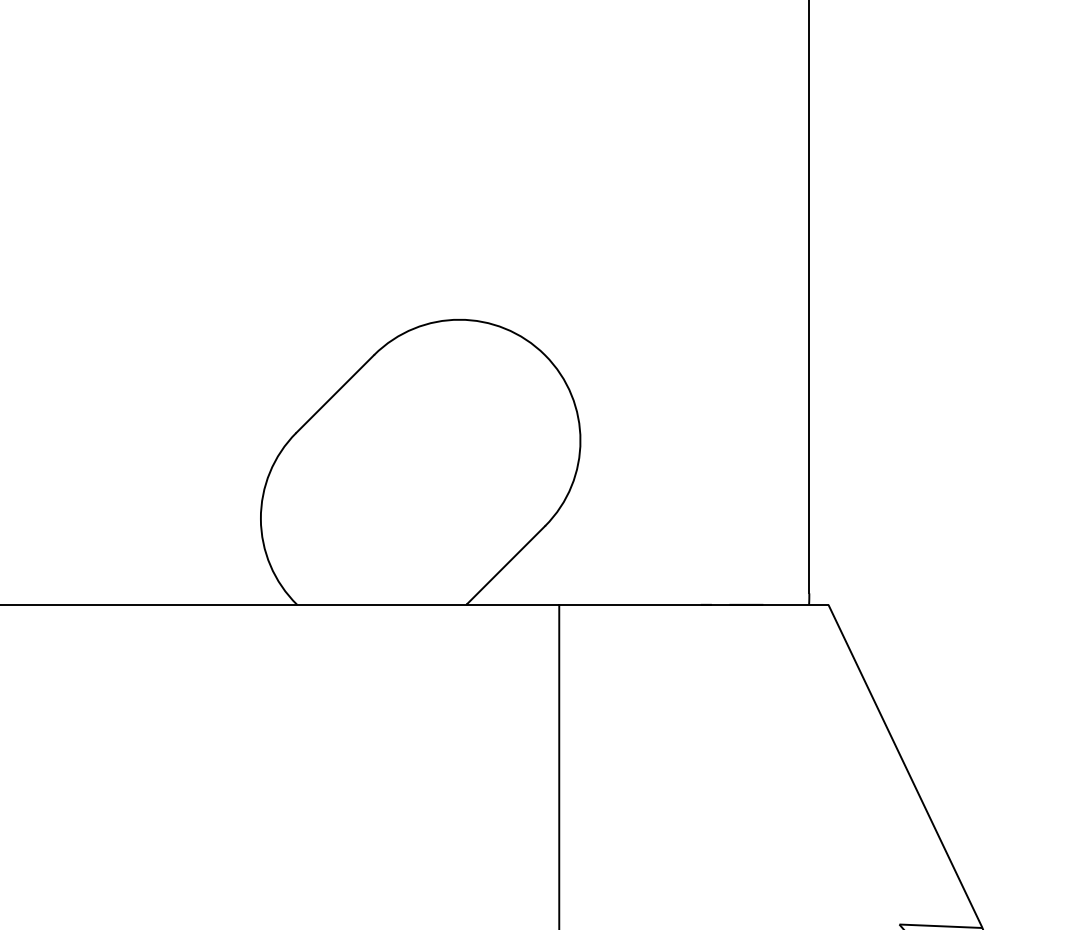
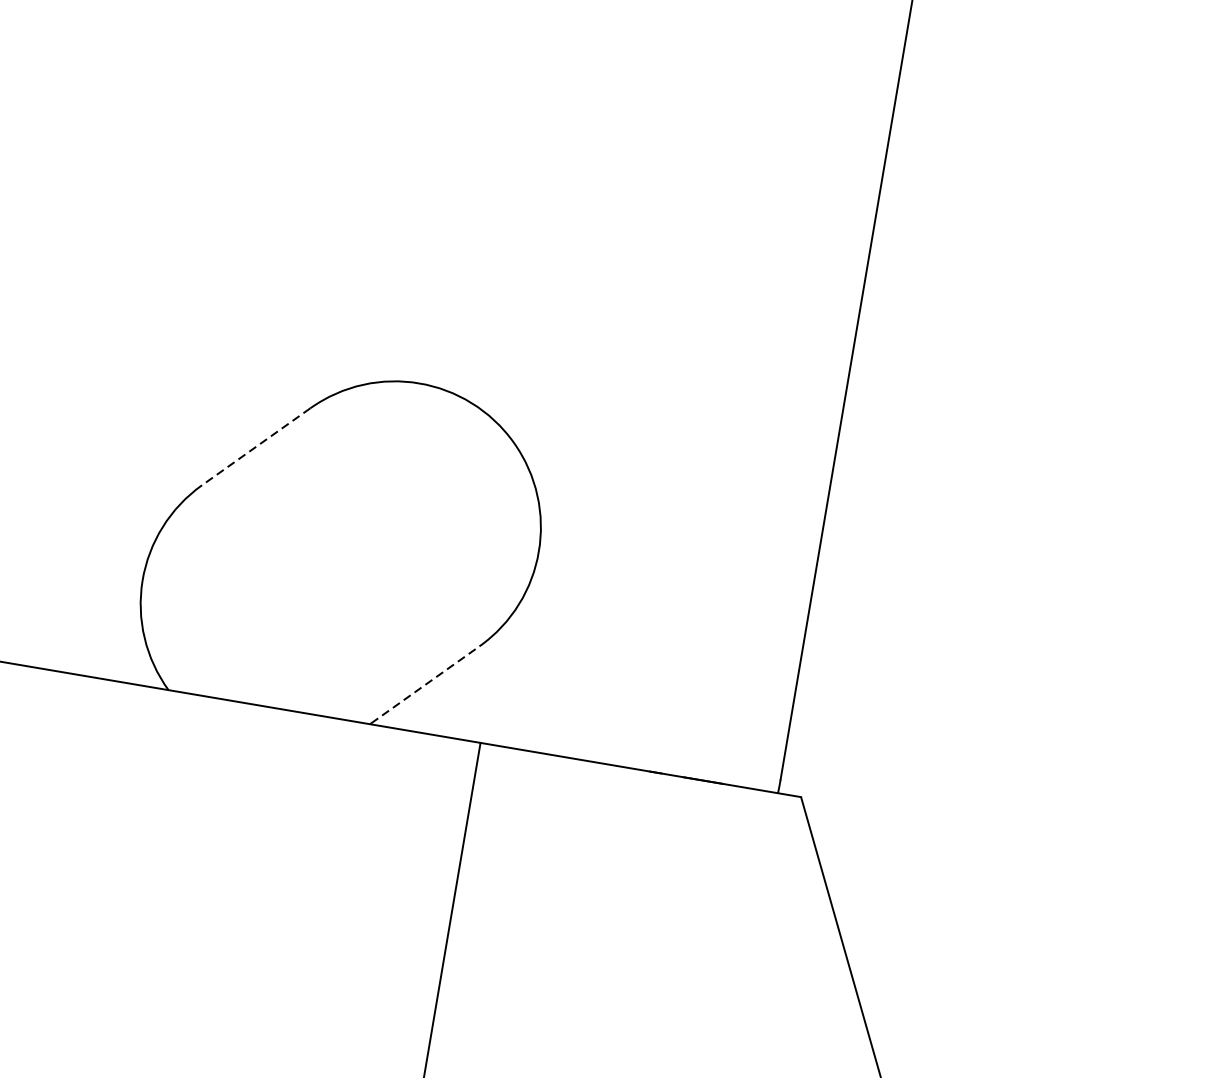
line: (335, 394) -> (256, 447), solid -> dashed
line: (506, 565) -> (425, 685), solid -> dashed

